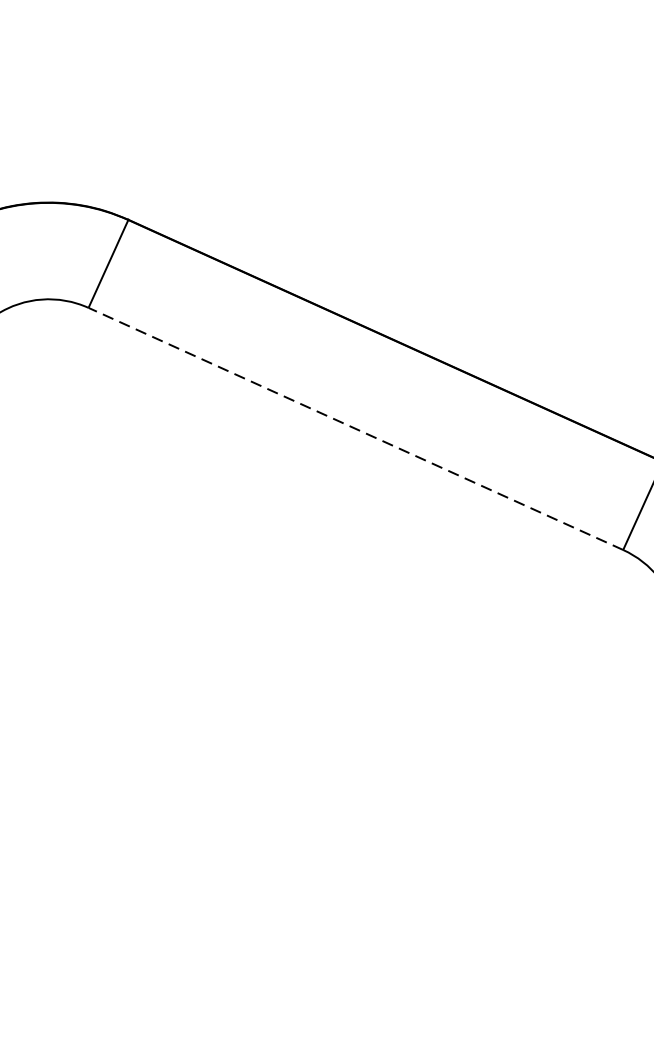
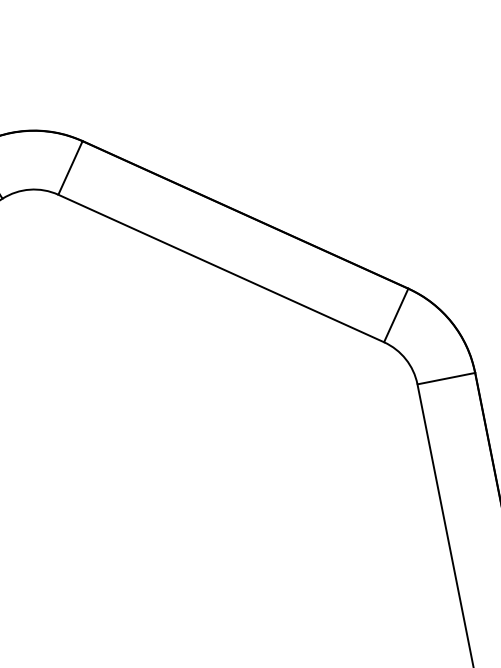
line: (356, 428) -> (221, 268), dashed -> solid

